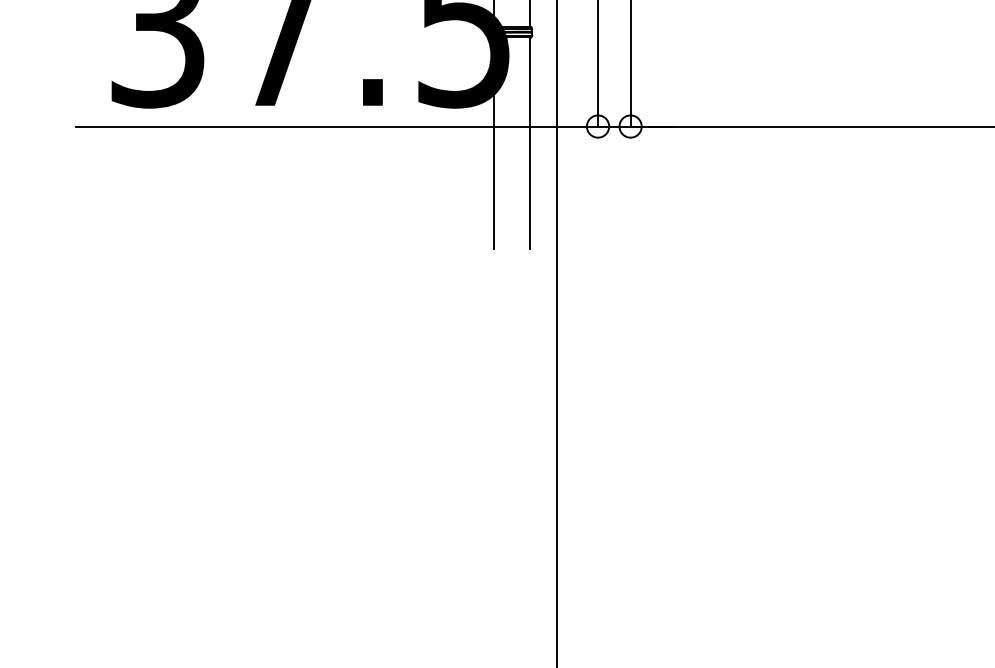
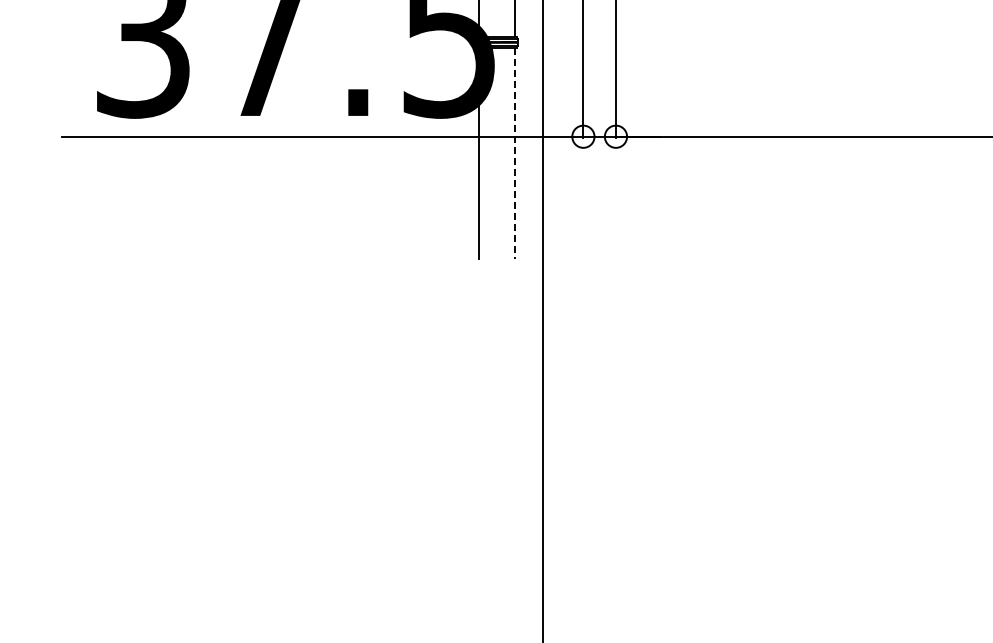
line: (530, 143) -> (515, 153), solid -> dashed

